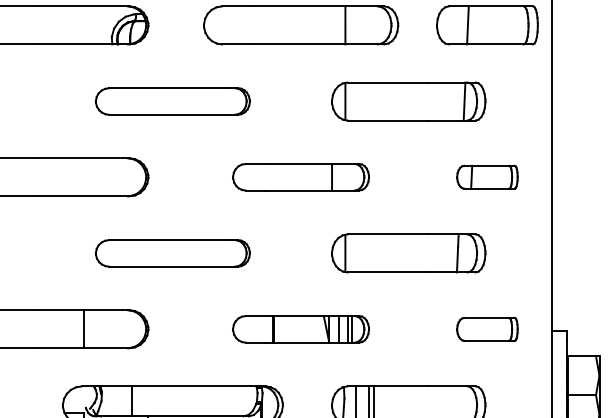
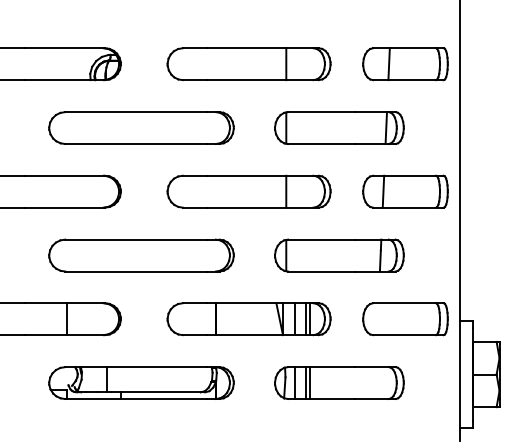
part: (172, 100) -> (141, 127), size x1.43
part: (300, 177) -> (248, 191), size x1.43
part: (487, 177) -> (405, 191), size x1.67
part: (172, 253) -> (141, 255), size x1.43
part: (300, 329) -> (248, 319), size x1.43
part: (487, 329) -> (405, 319), size x1.67

